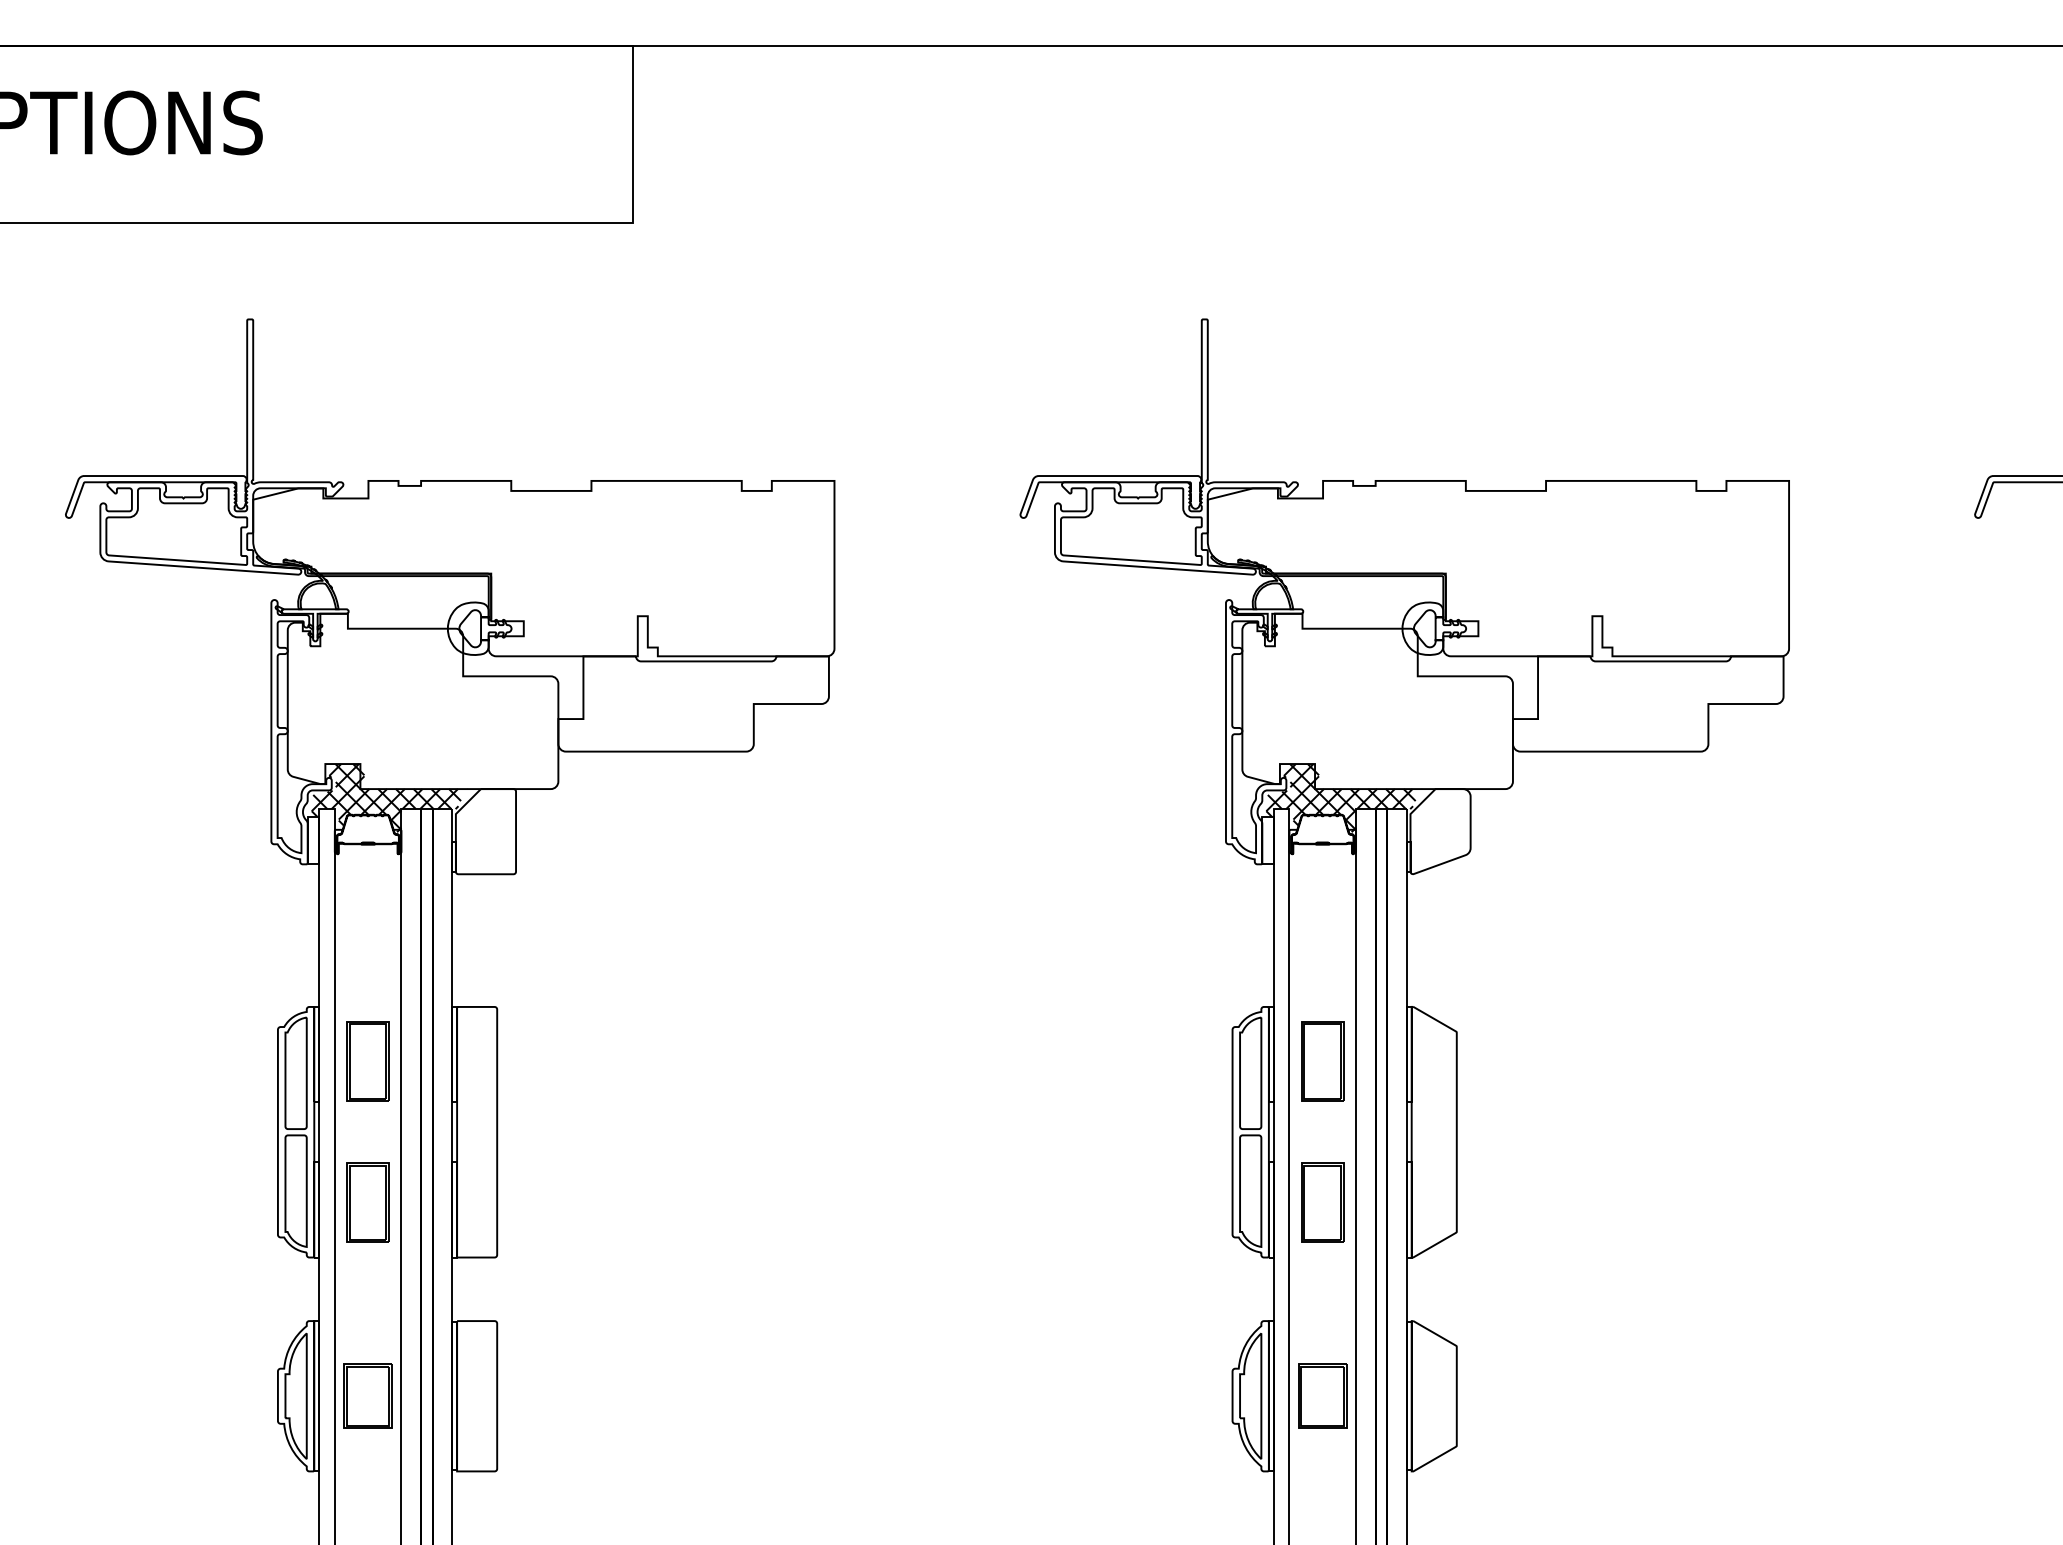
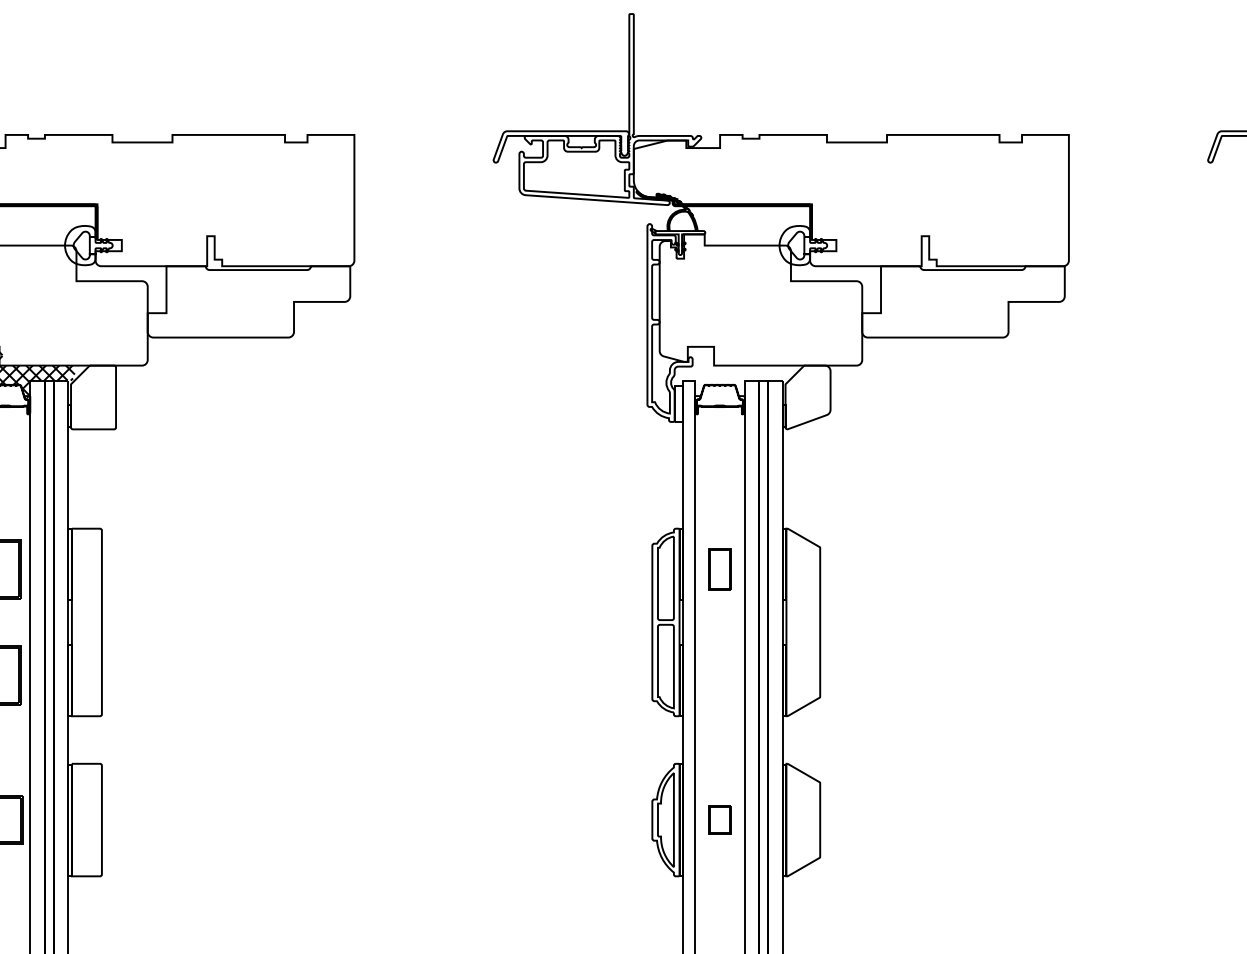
hatch: (1343, 798) -> (735, 372), removed
part: (1322, 1061) -> (719, 569), size x0.7
part: (1322, 1202) -> (719, 675), removed
part: (1322, 1395) -> (719, 819), size x0.6

